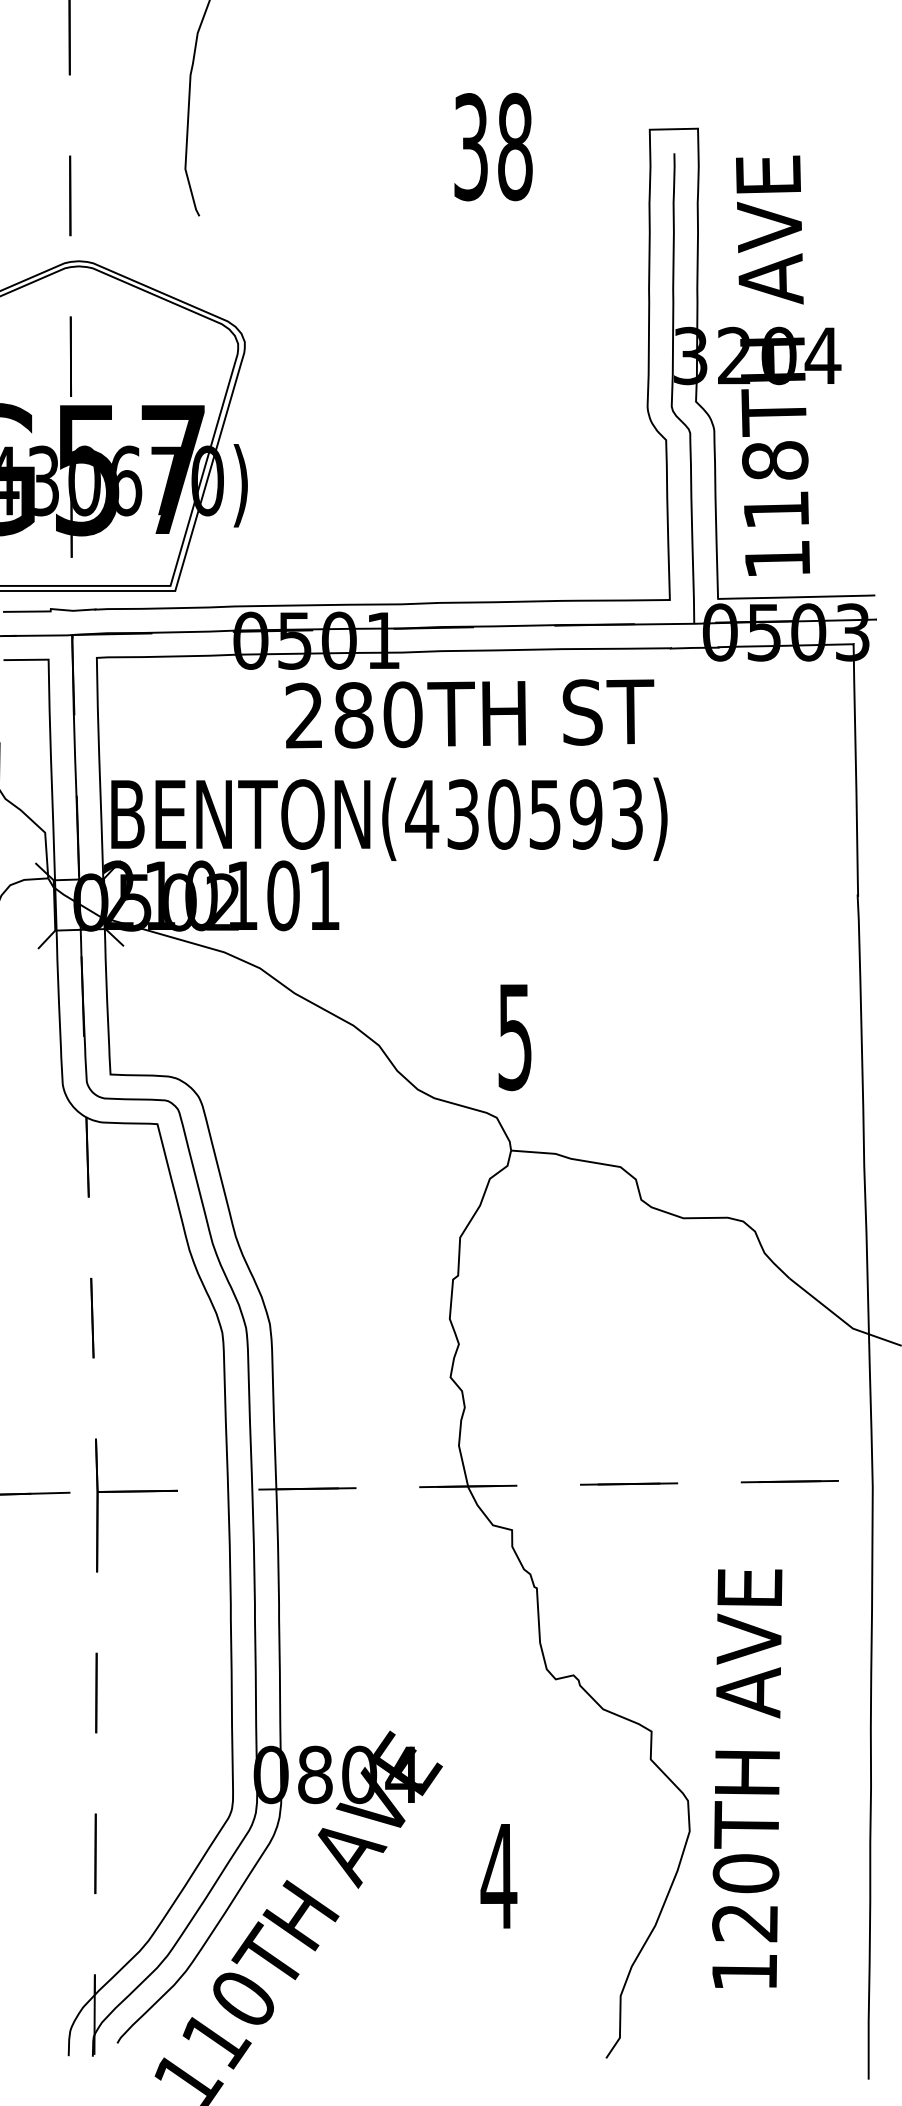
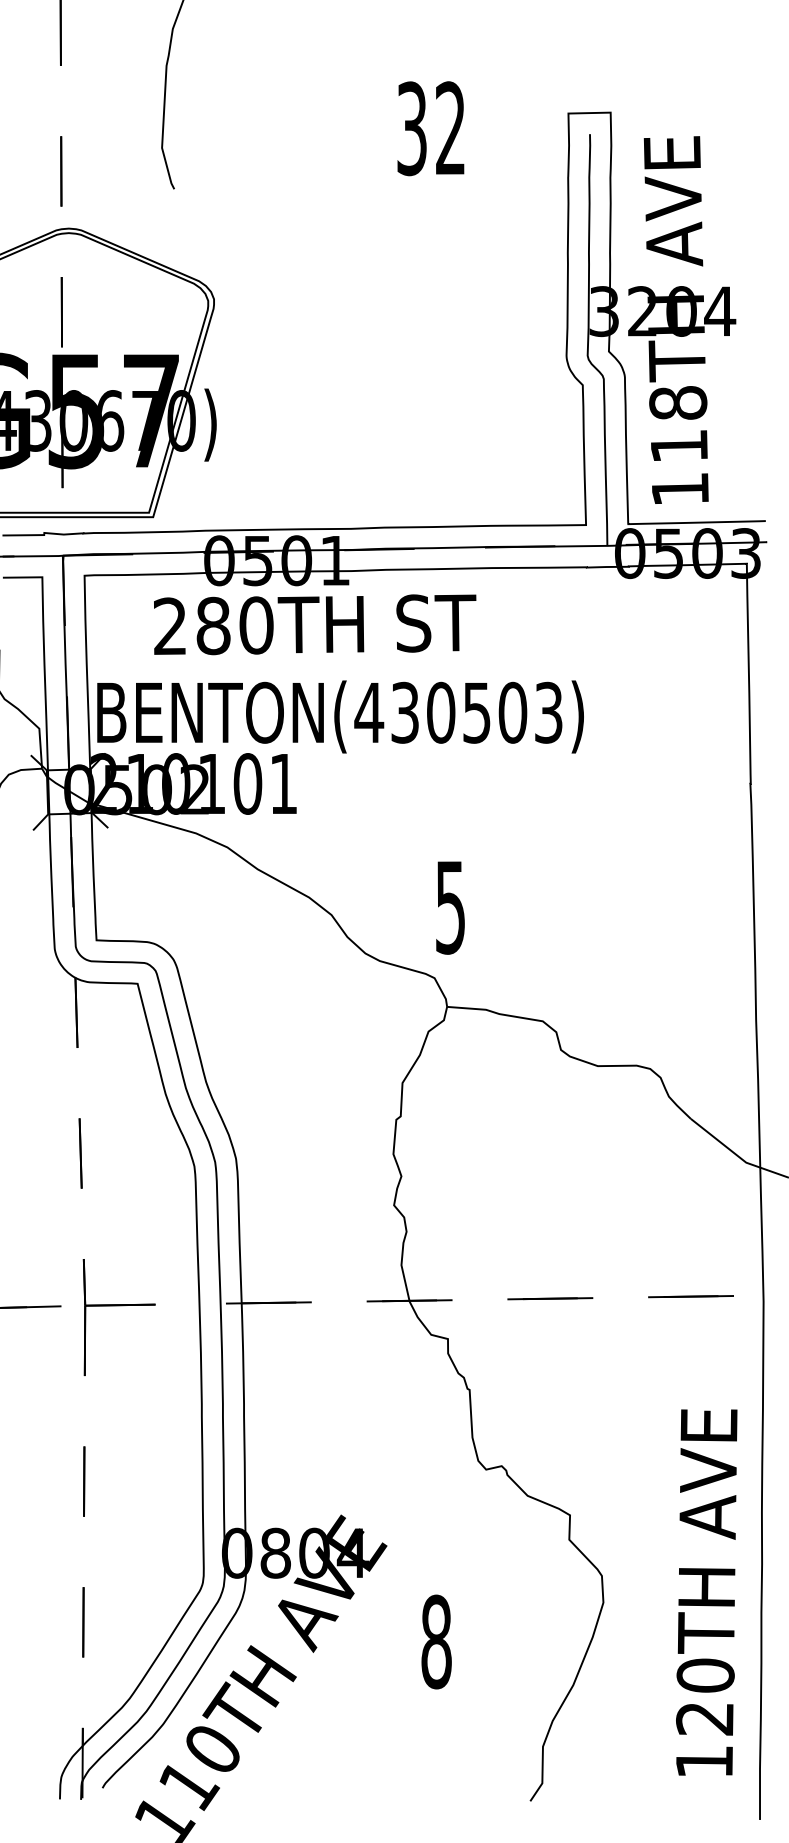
text: (514, 146) -> (450, 128), 38 -> 32
text: (470, 713) -> (315, 624), moved
text: (585, 814) -> (512, 712), BENTON(430593) -> BENTON(430503)
text: (746, 1778) -> (706, 1592), moved
text: (498, 1875) -> (436, 1641), 4 -> 8

